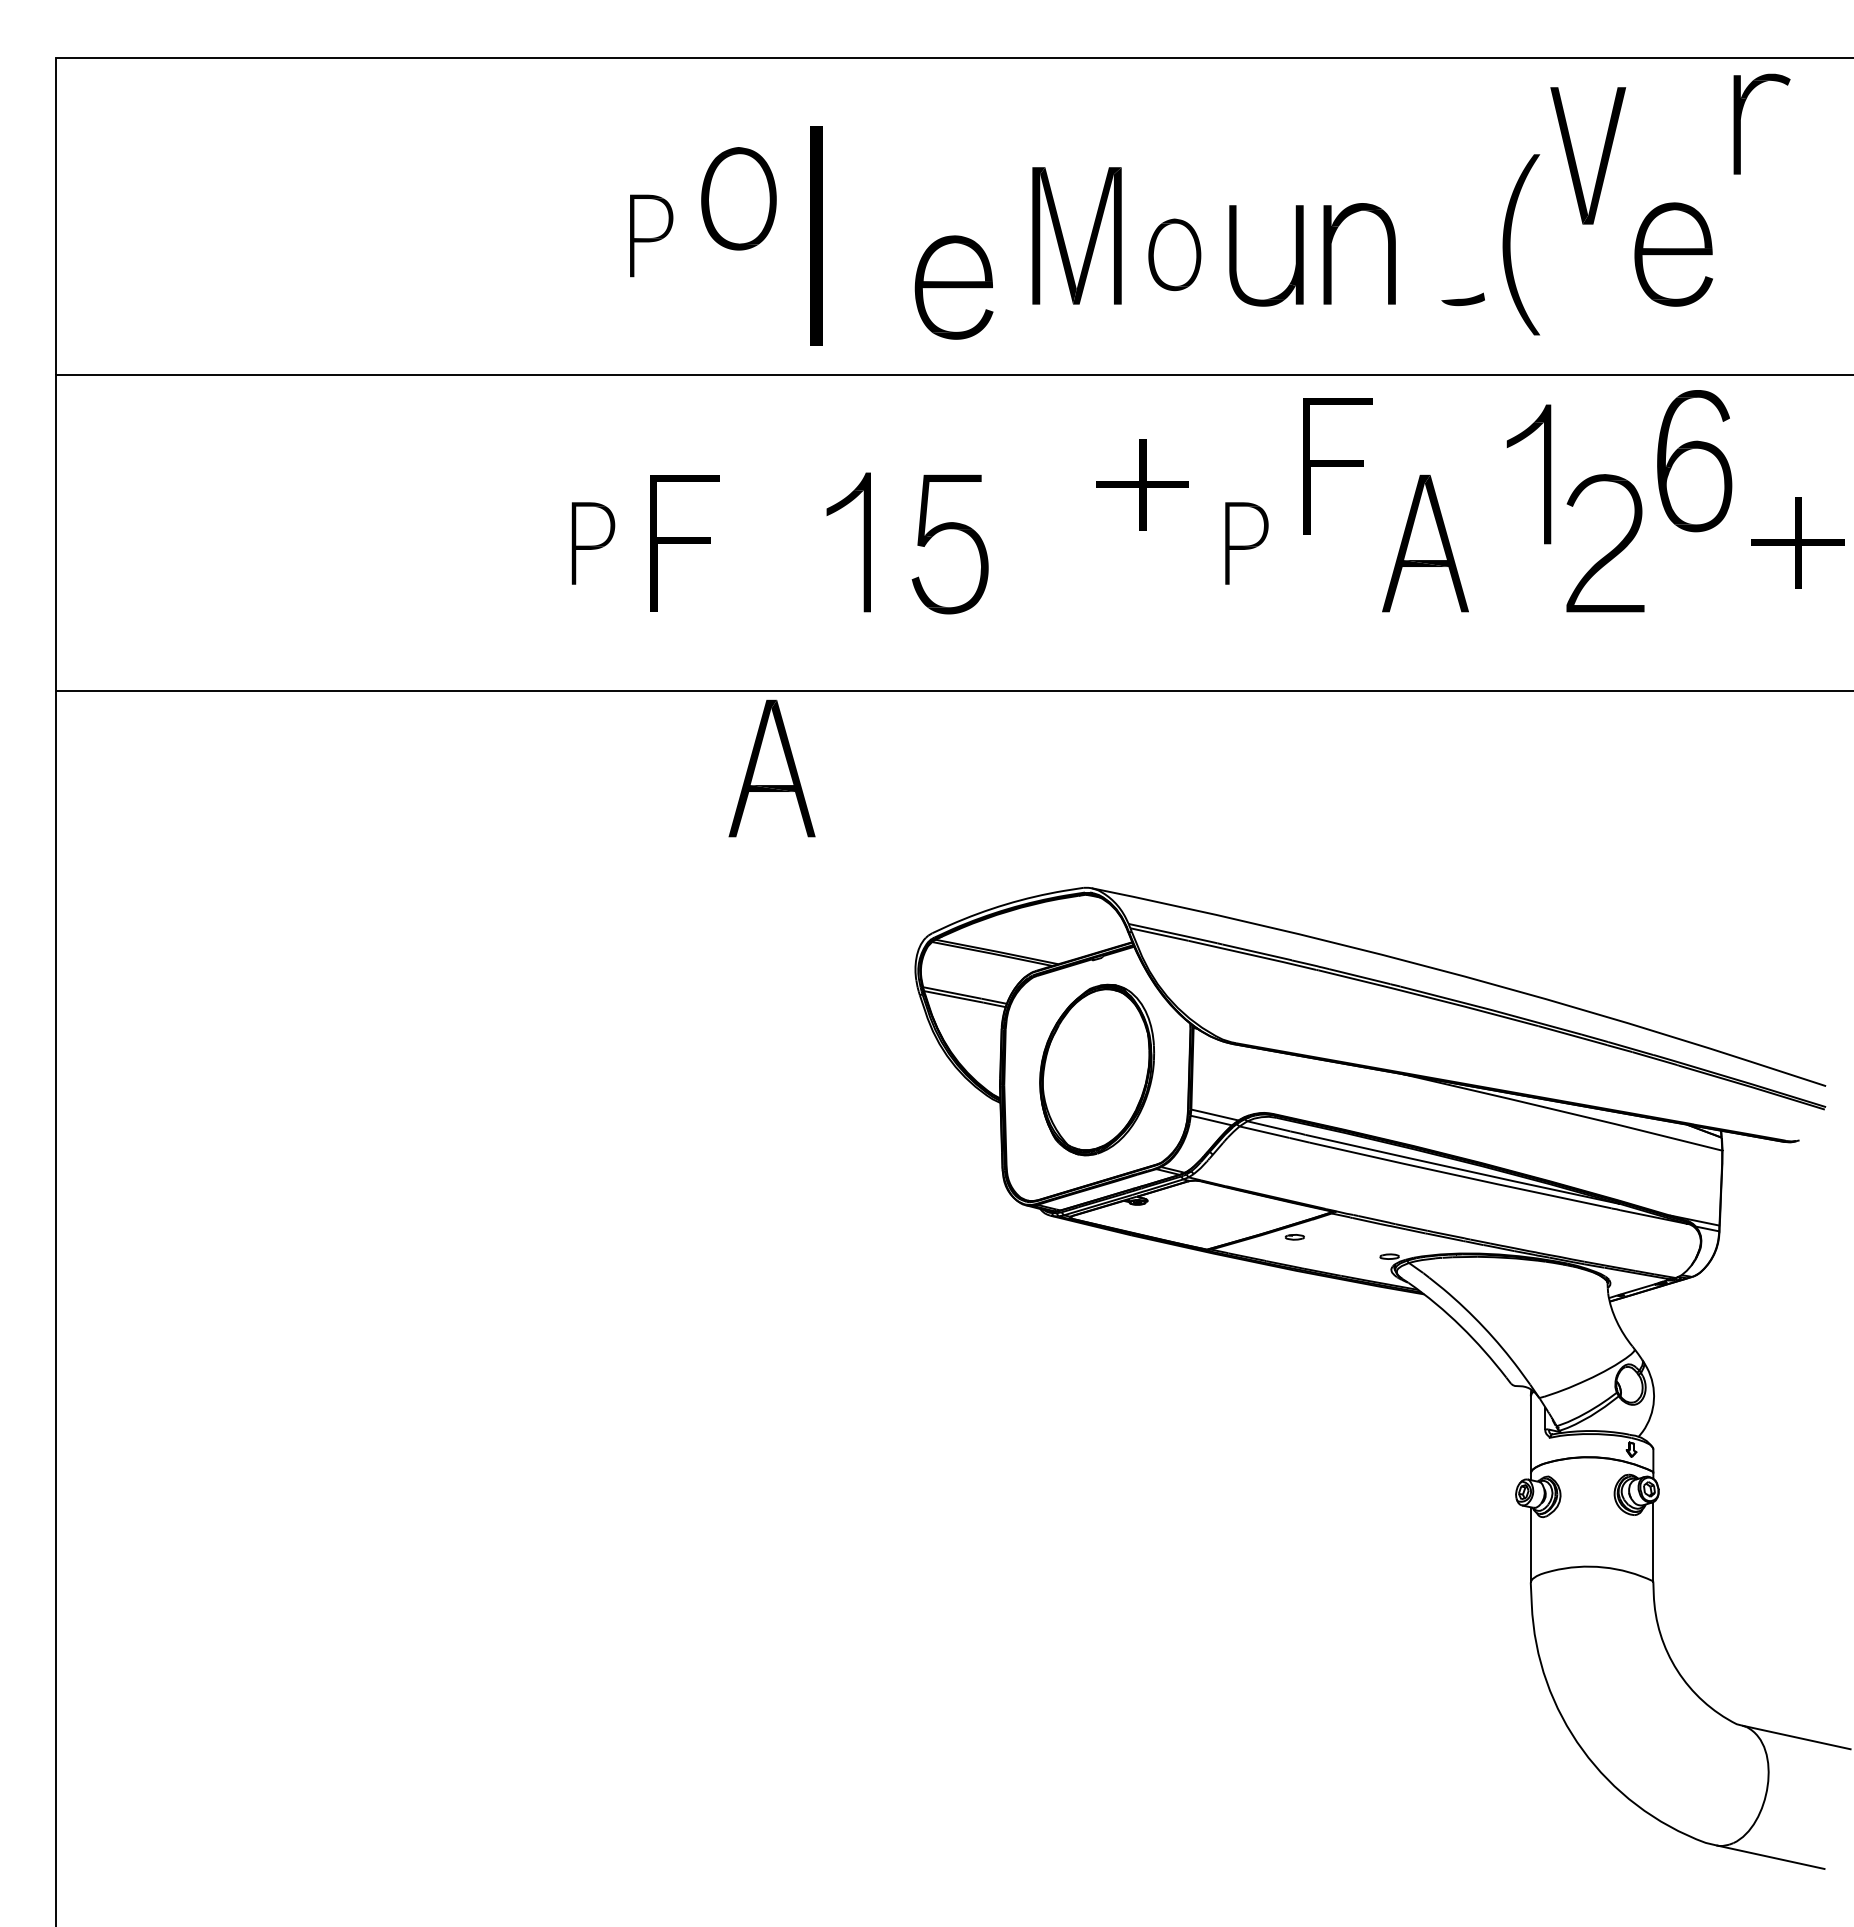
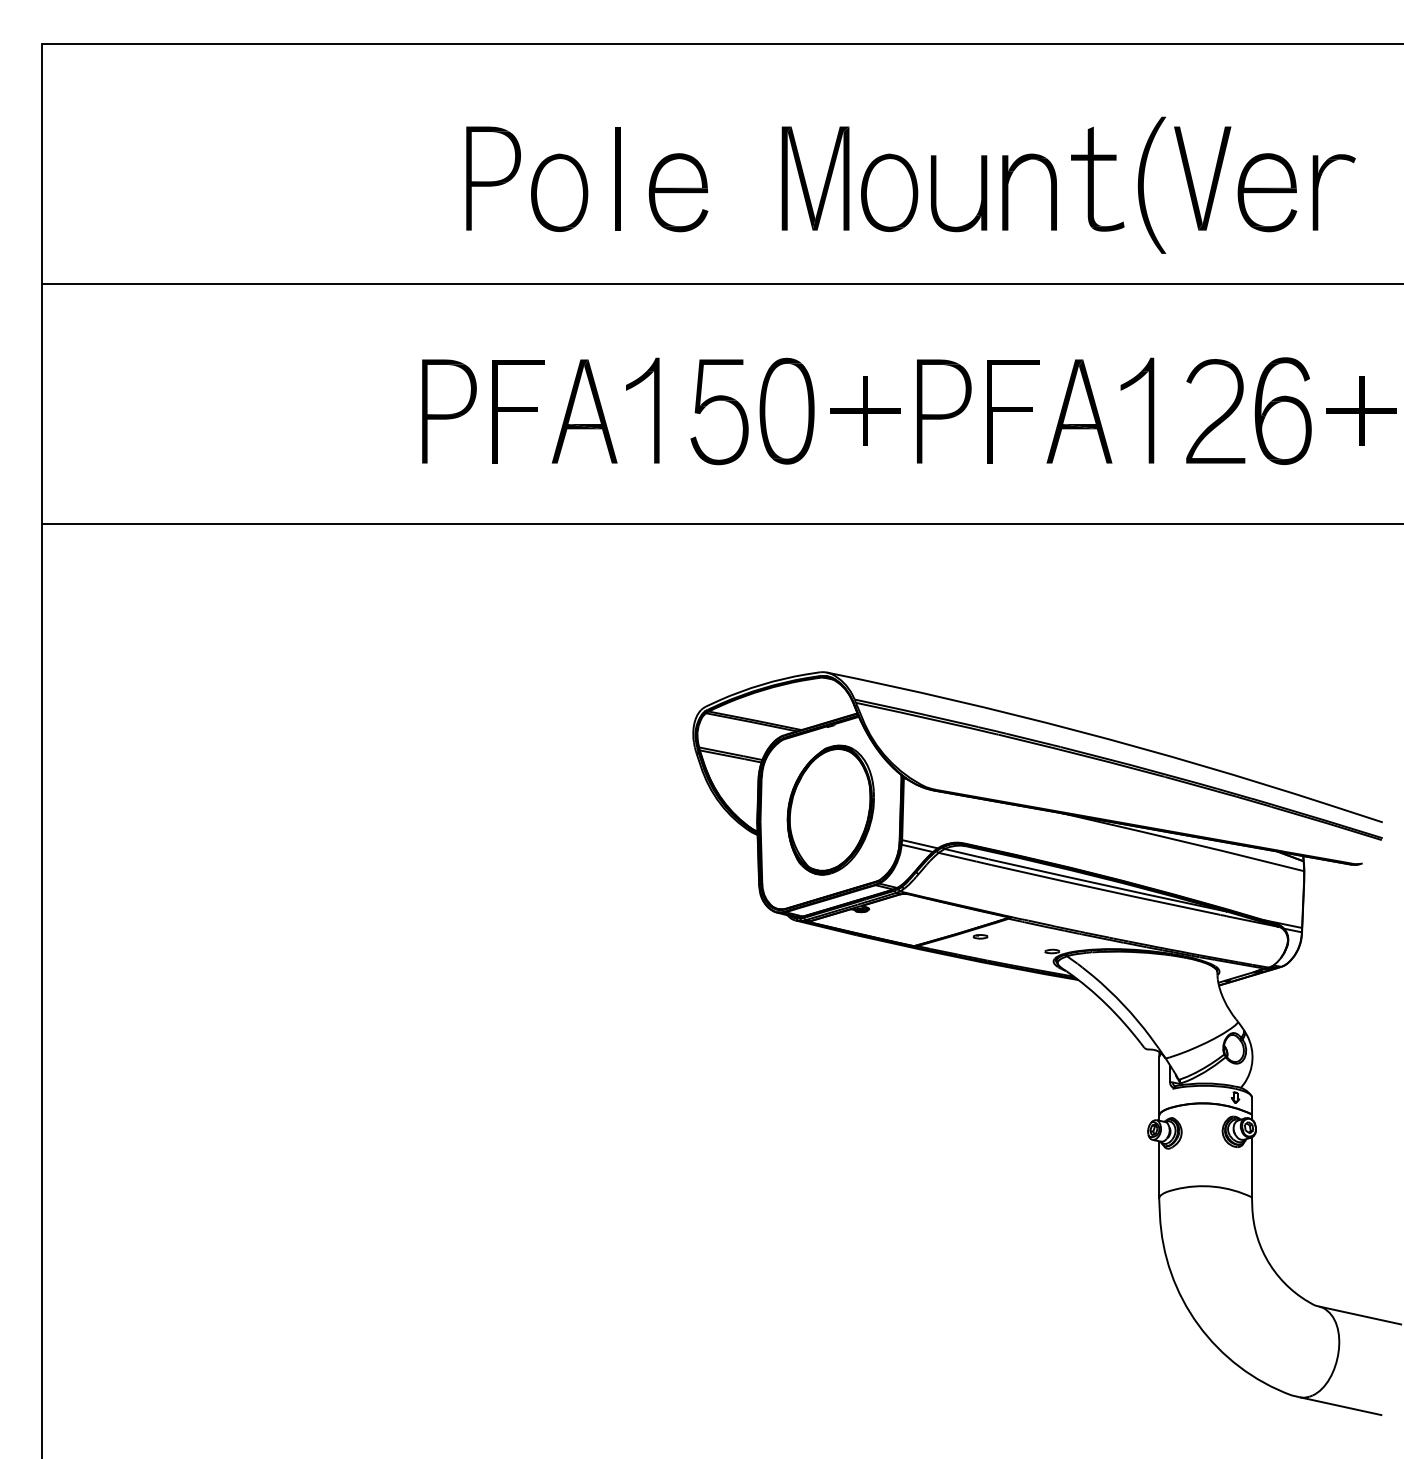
part: (1741, 117) -> (1318, 187), moved
part: (1600, 160) -> (1211, 182), moved
part: (738, 198) -> (559, 192), moved
fill: (1444, 233) -> (1093, 176), added
part: (651, 235) -> (493, 178), size x1.67
part: (816, 235) -> (618, 178), size x0.62
part: (1174, 254) -> (889, 192), size x1.43
part: (953, 287) -> (678, 192), moved
part: (1694, 461) -> (1283, 411), moved
part: (1337, 466) -> (1012, 411), moved
part: (1544, 474) -> (1149, 410), moved
part: (1142, 484) -> (865, 410), moved
part: (1039, 542) -> (787, 410), added
part: (593, 543) -> (449, 411), size x1.67
part: (1246, 543) -> (943, 411), size x1.67
part: (771, 768) -> (584, 411), moved

